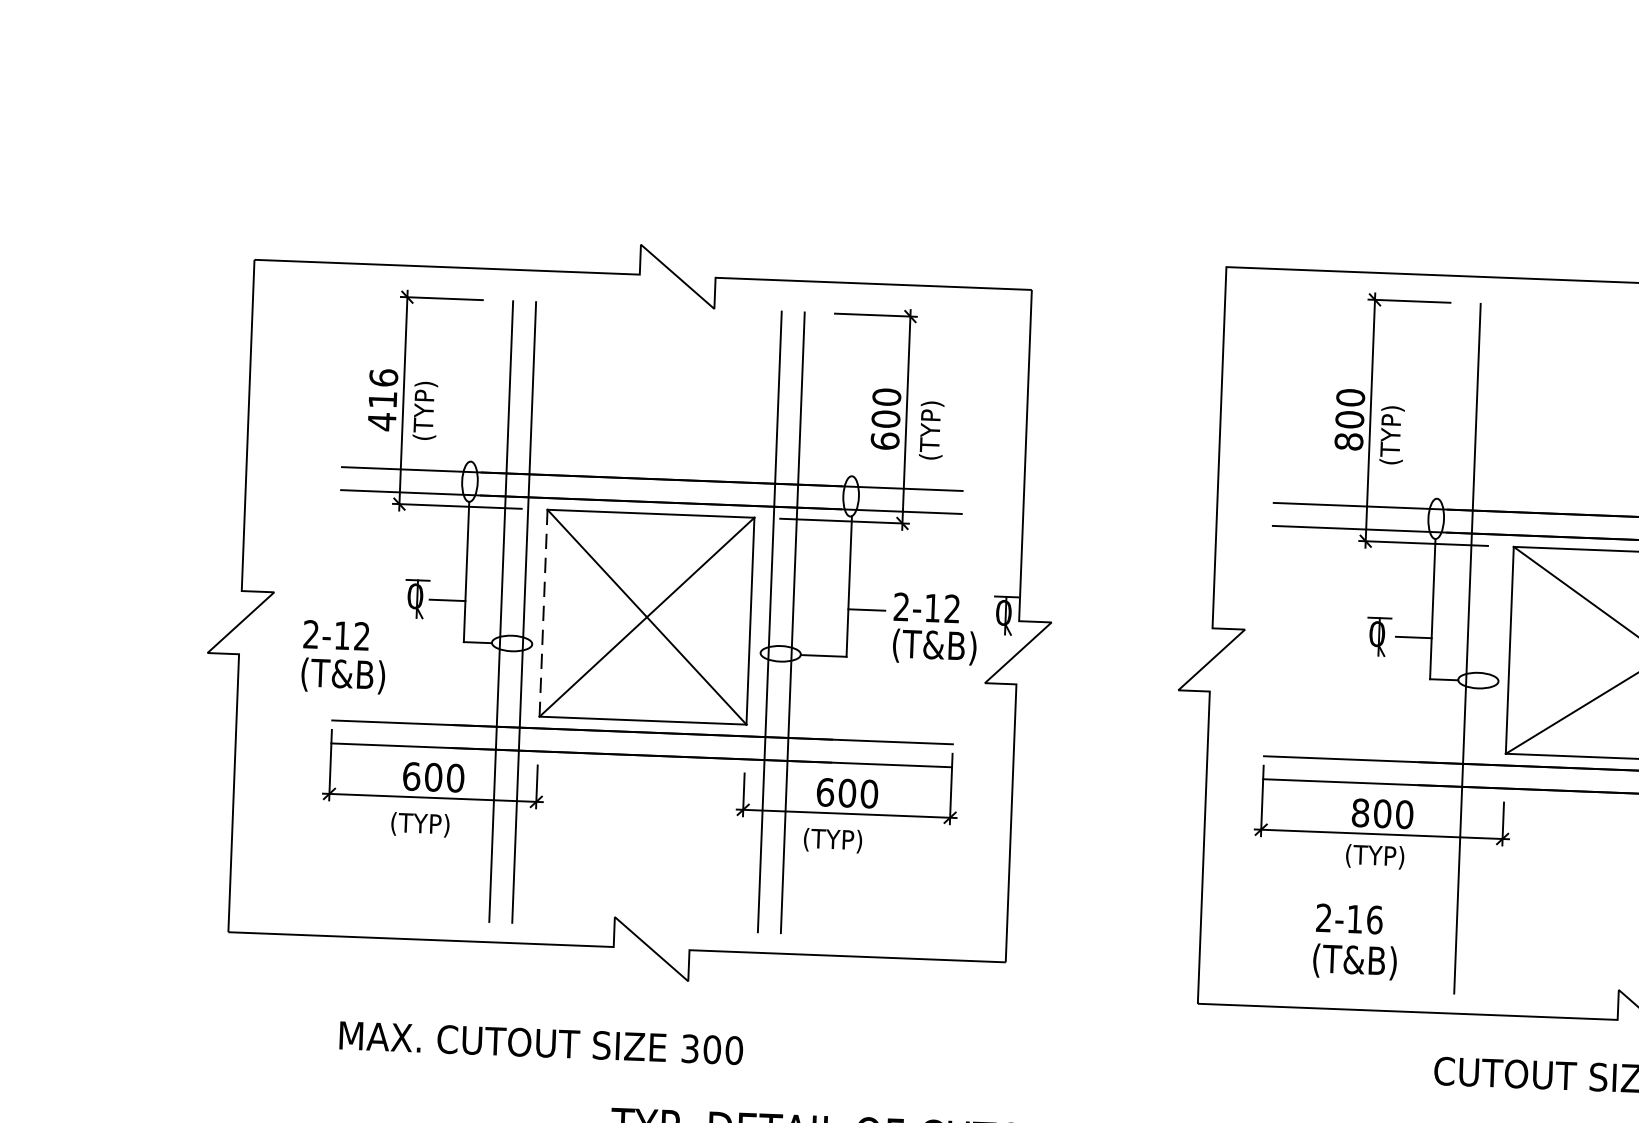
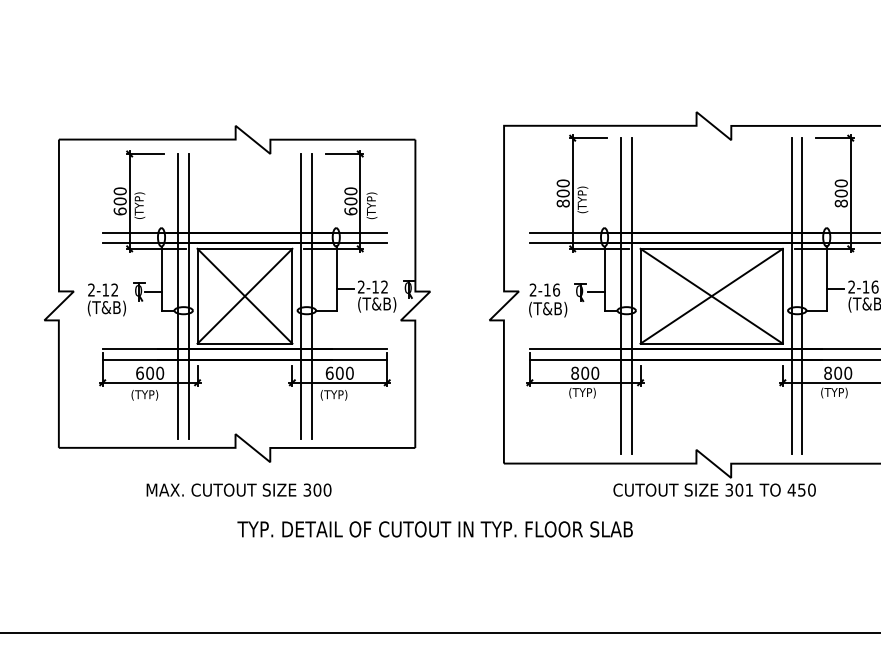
text: (381, 399) -> (119, 201), 416 -> 600
line: (543, 613) -> (197, 296), dashed -> solid
line: (1490, 650) -> (631, 296), added
text: (343, 656) -> (106, 299), moved
text: (1356, 942) -> (548, 300), moved
text: (540, 1041) -> (238, 489), moved

